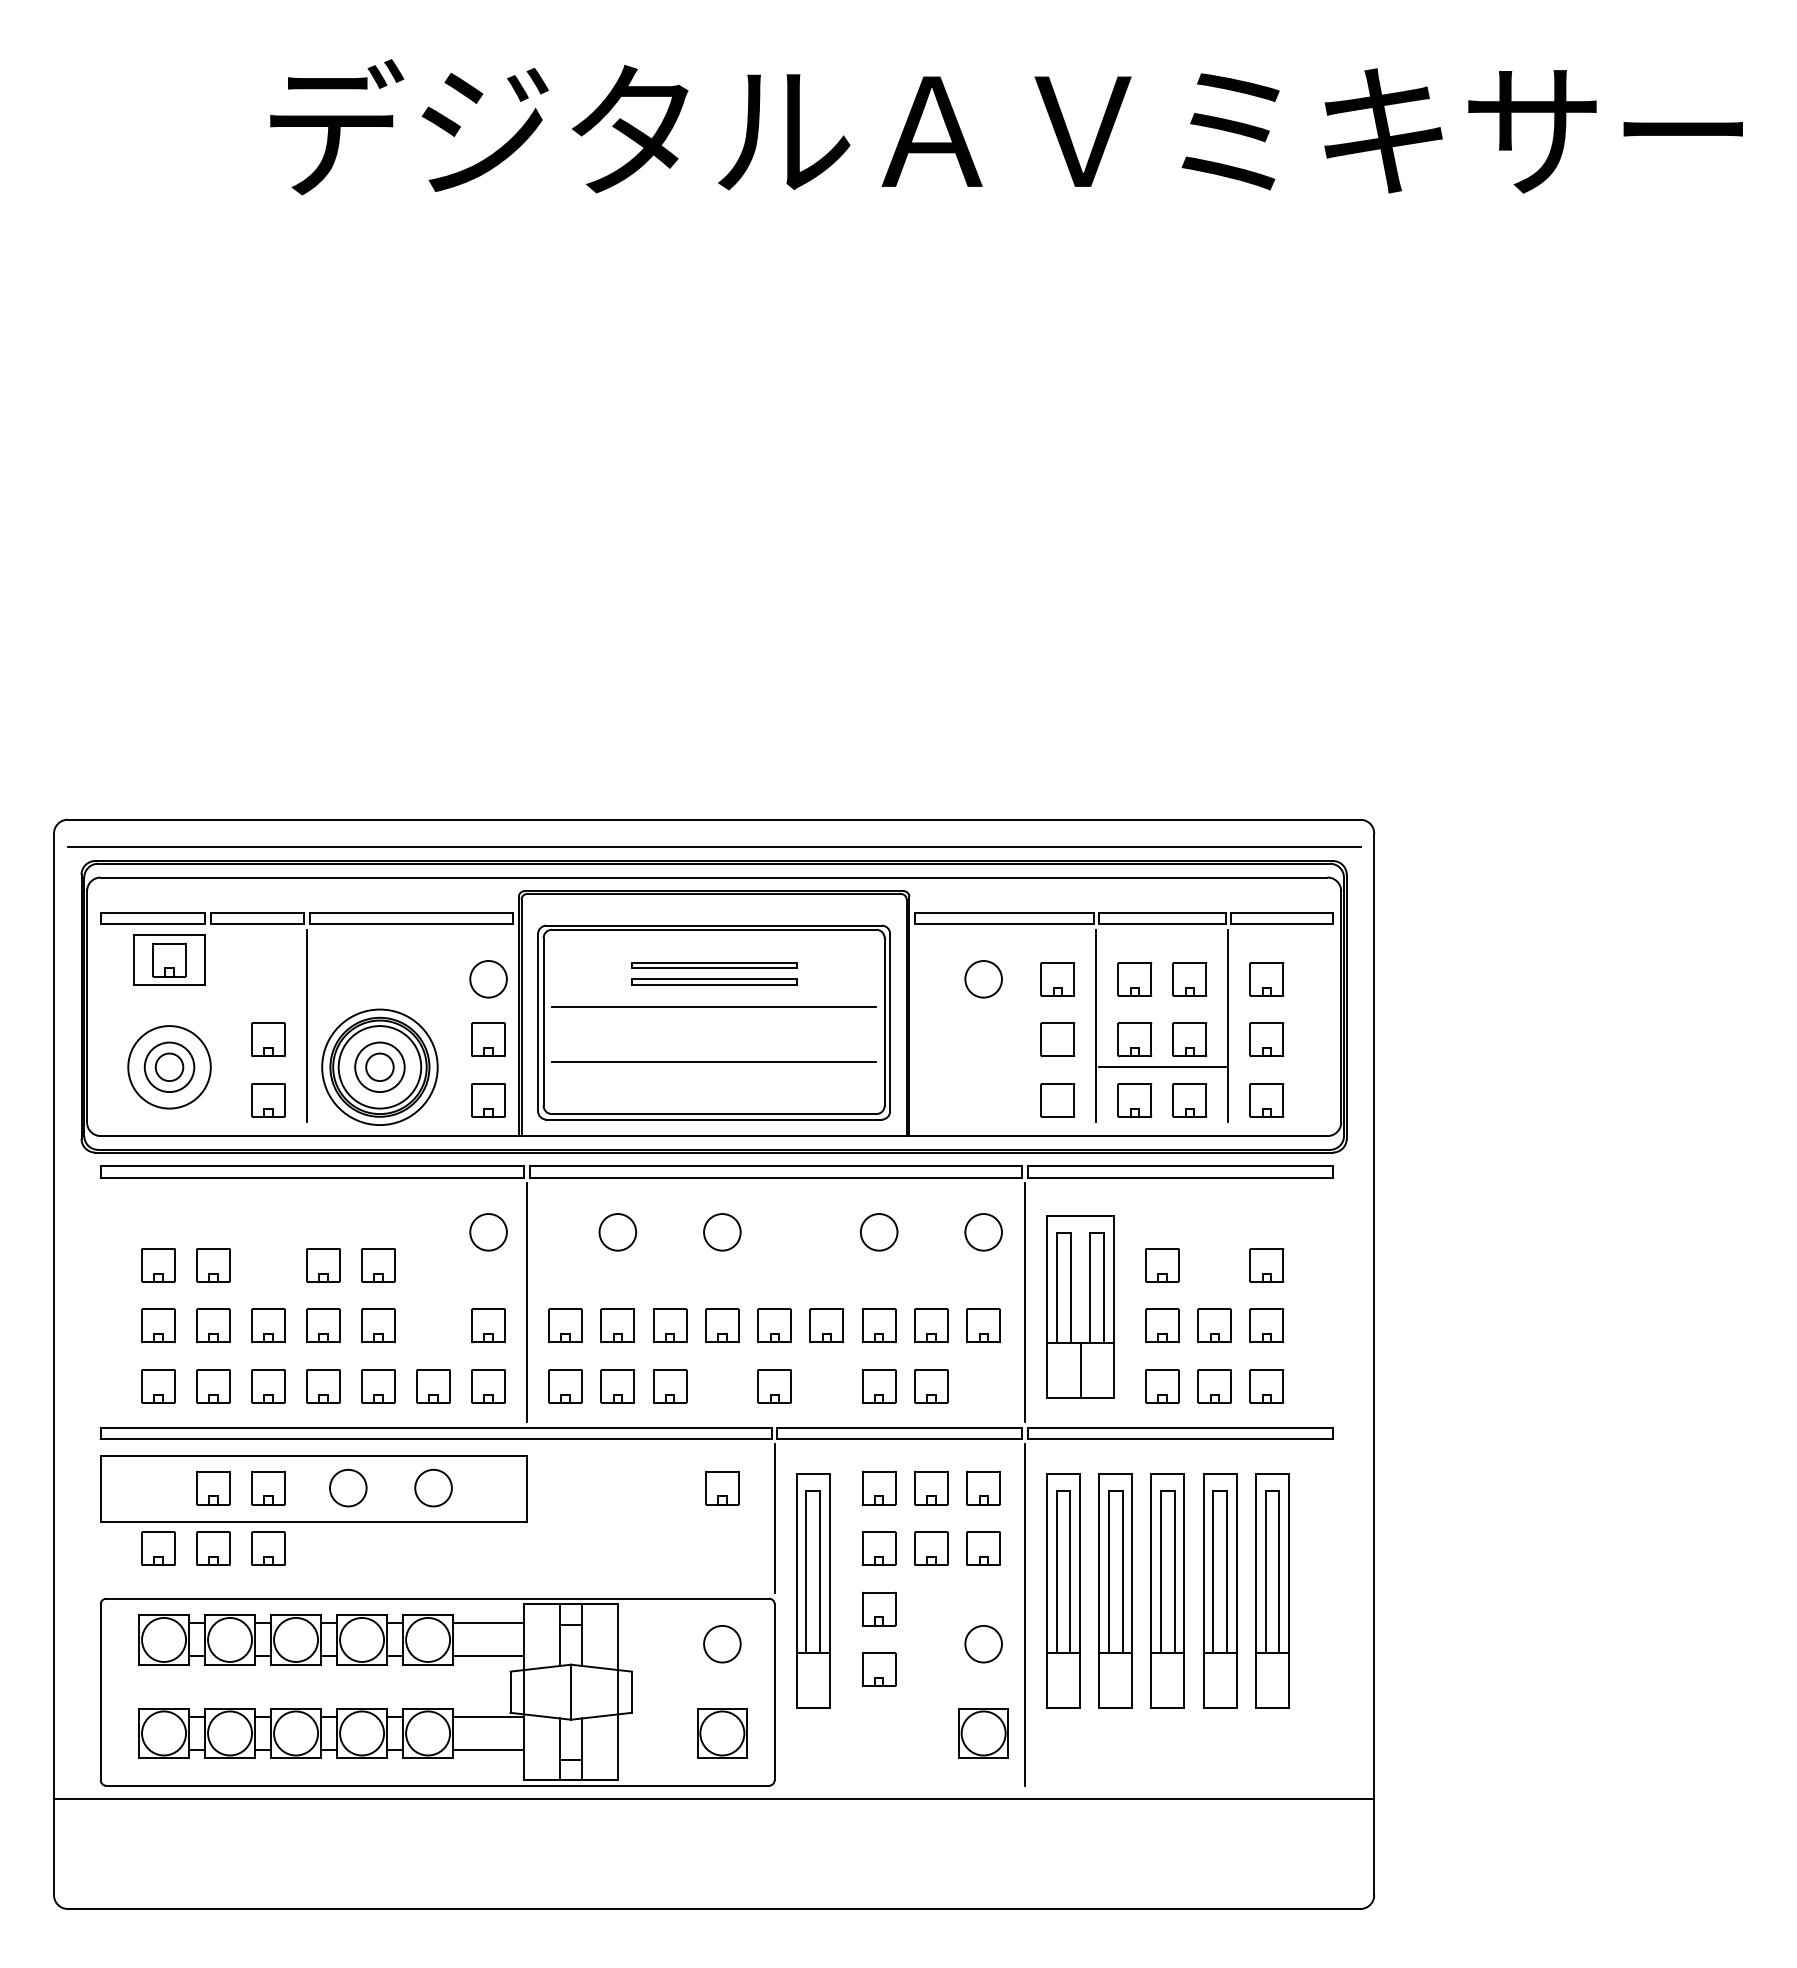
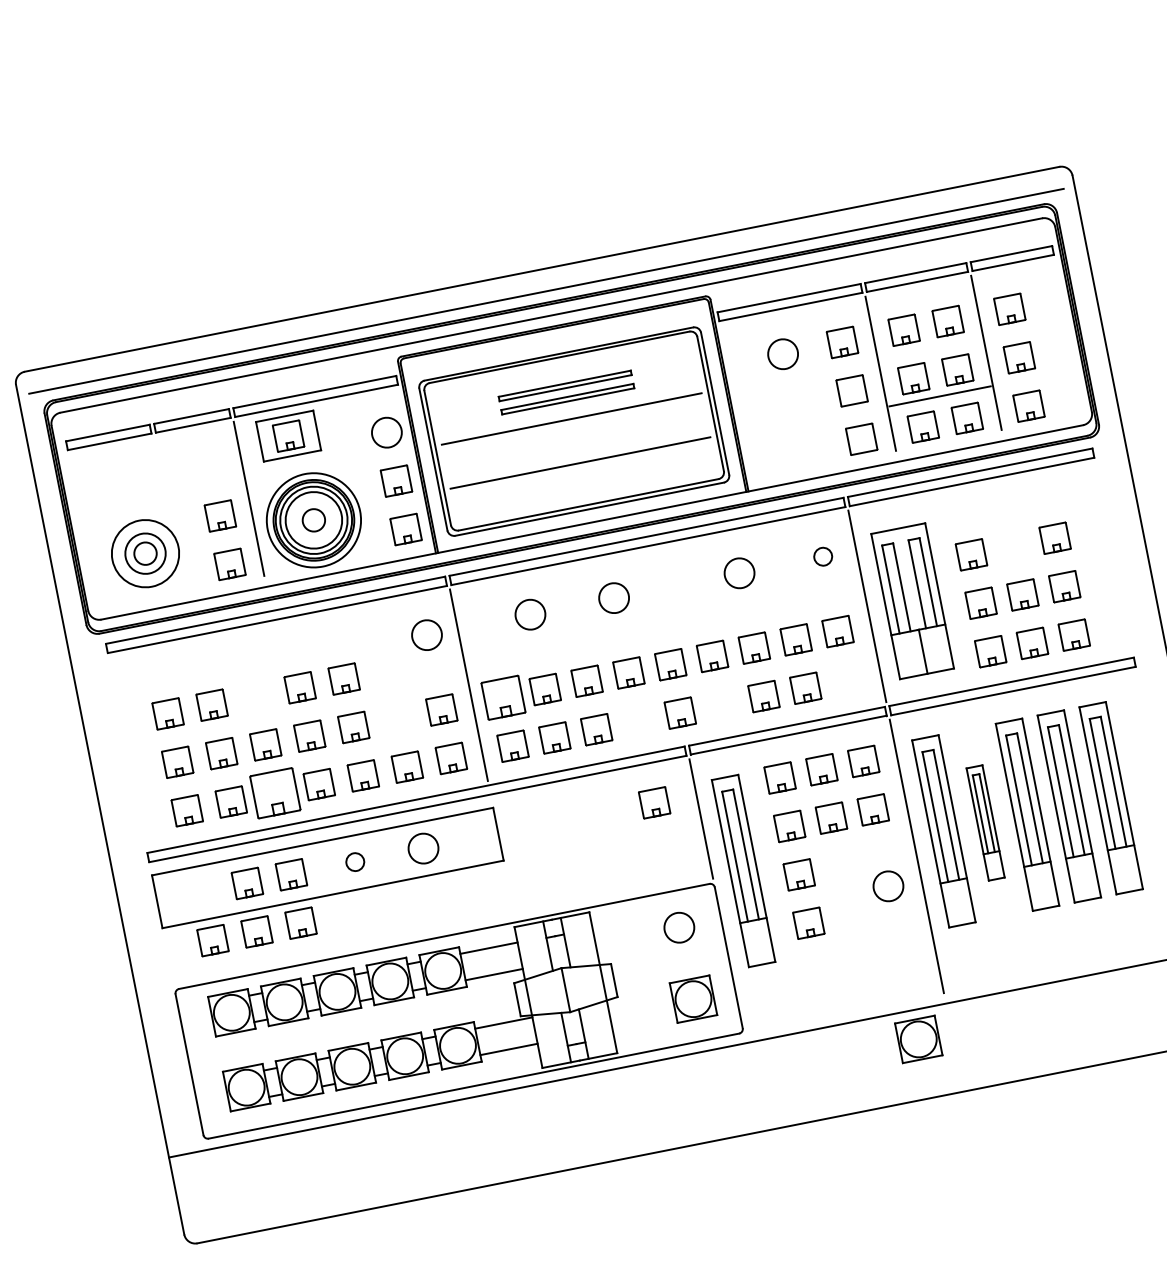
part: (169, 959) -> (288, 435), moved
circle: (379, 1067) -> (313, 520), size x1.4
circle: (983, 1232) -> (823, 556), size x0.6
part: (565, 1325) -> (503, 697), size x1.4
part: (268, 1386) -> (275, 793), size x1.6
circle: (348, 1487) -> (355, 861), size x0.6
part: (1115, 1590) -> (985, 822), size x0.6
part: (983, 1733) -> (918, 1039), moved

